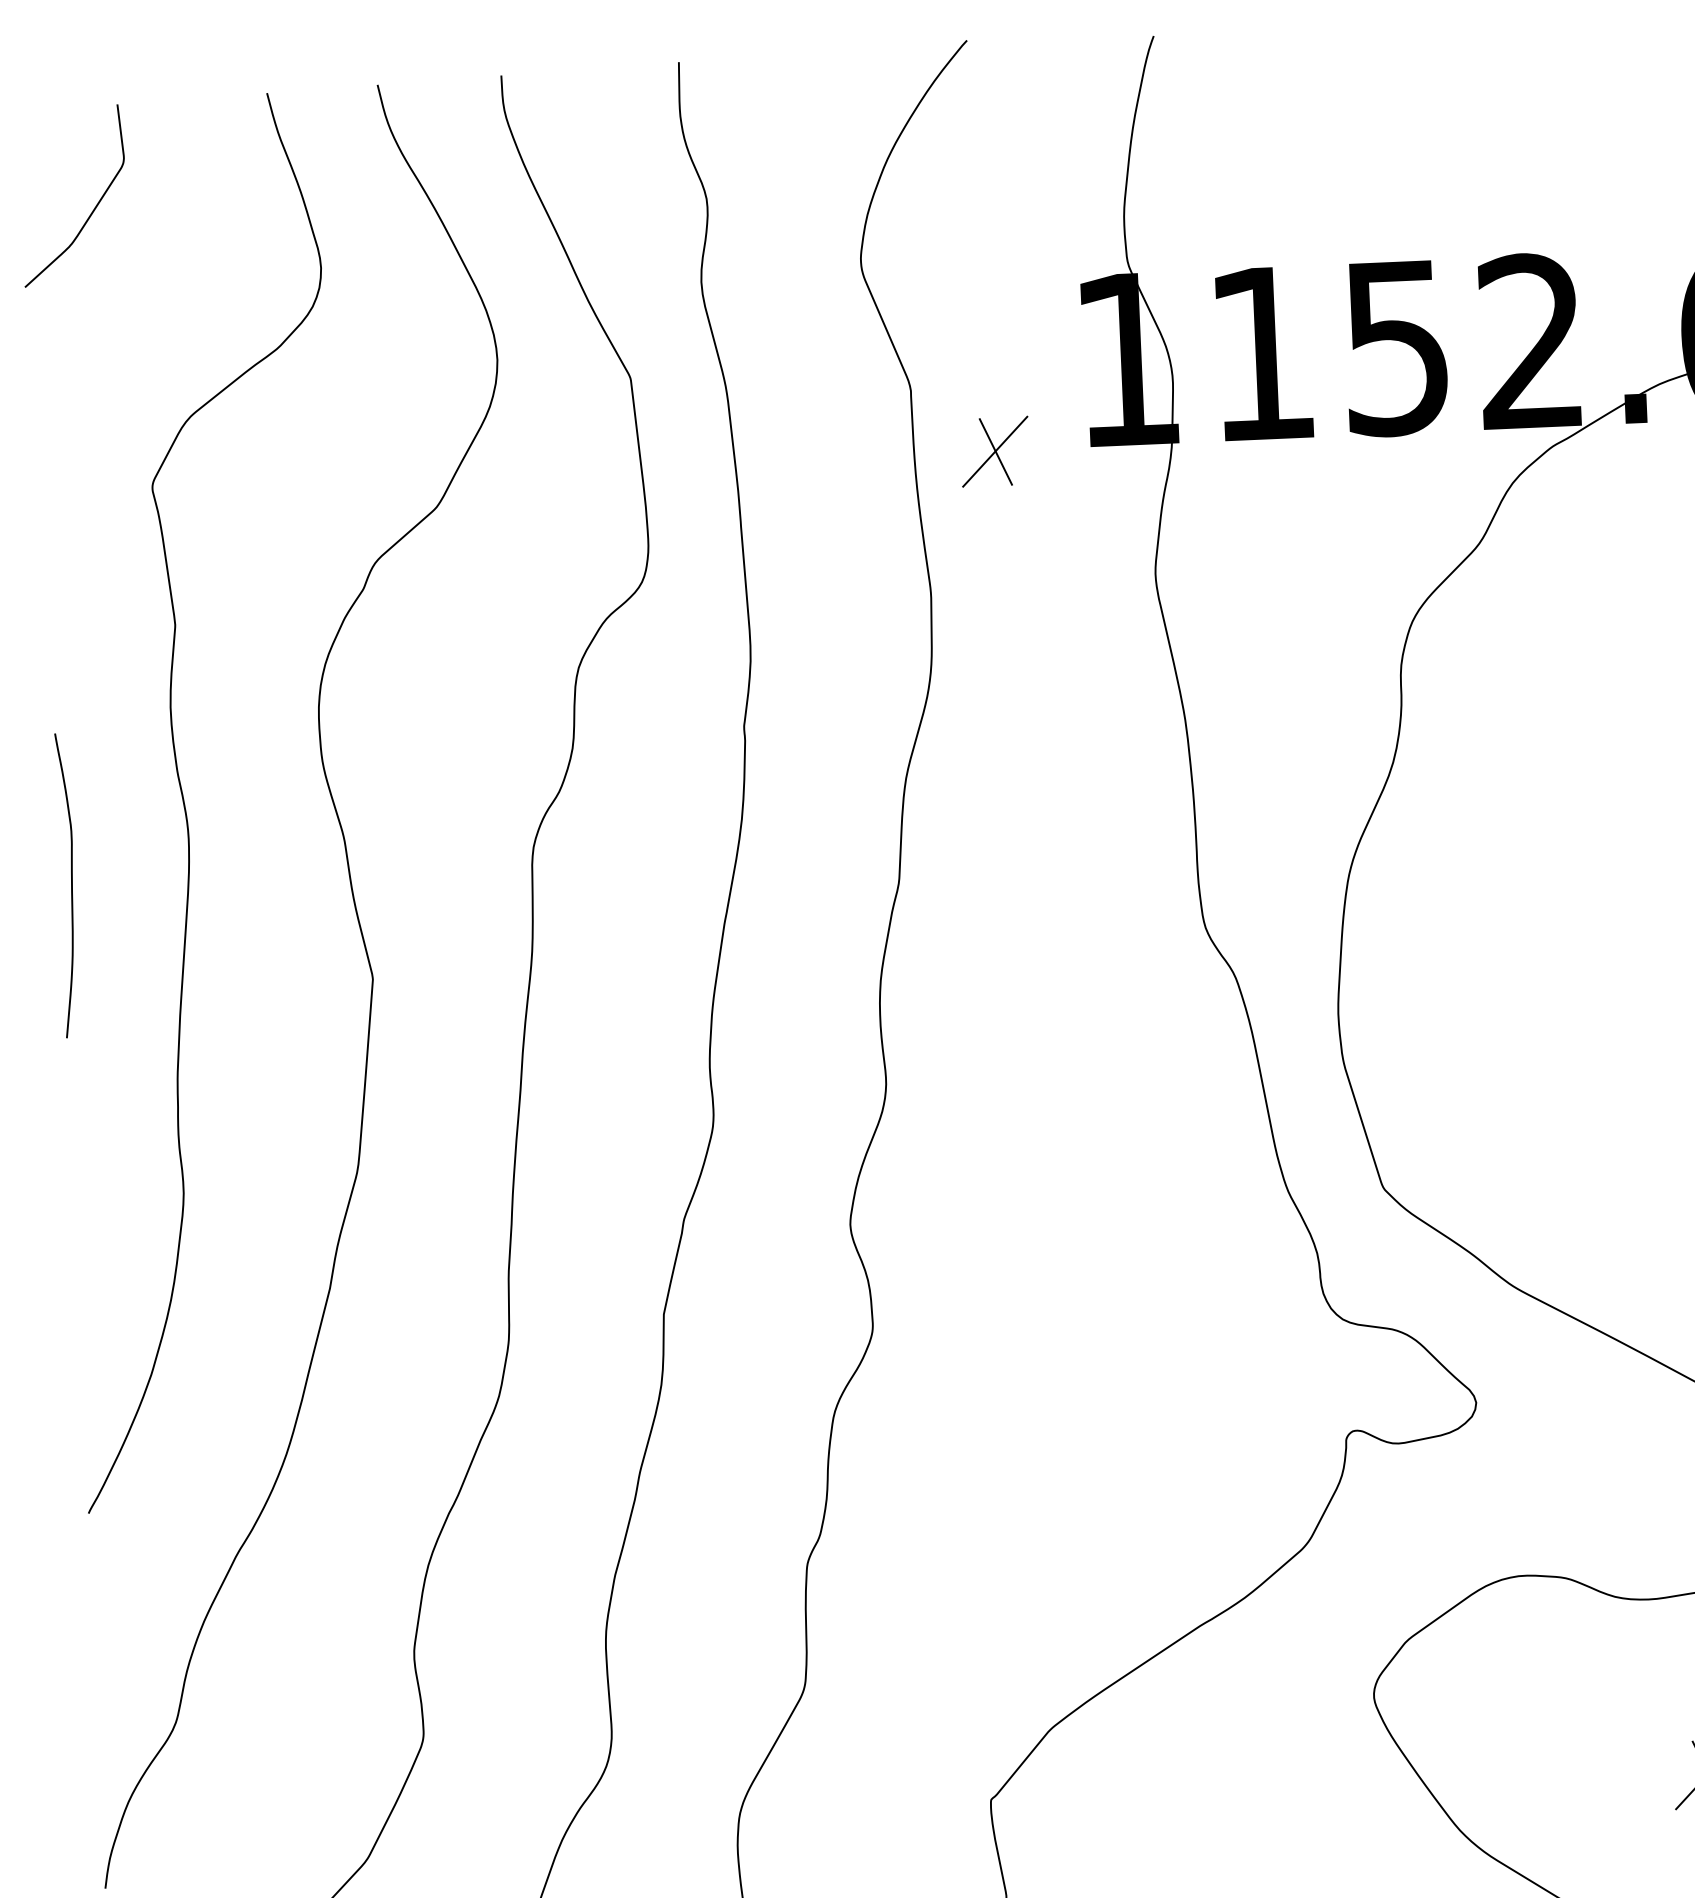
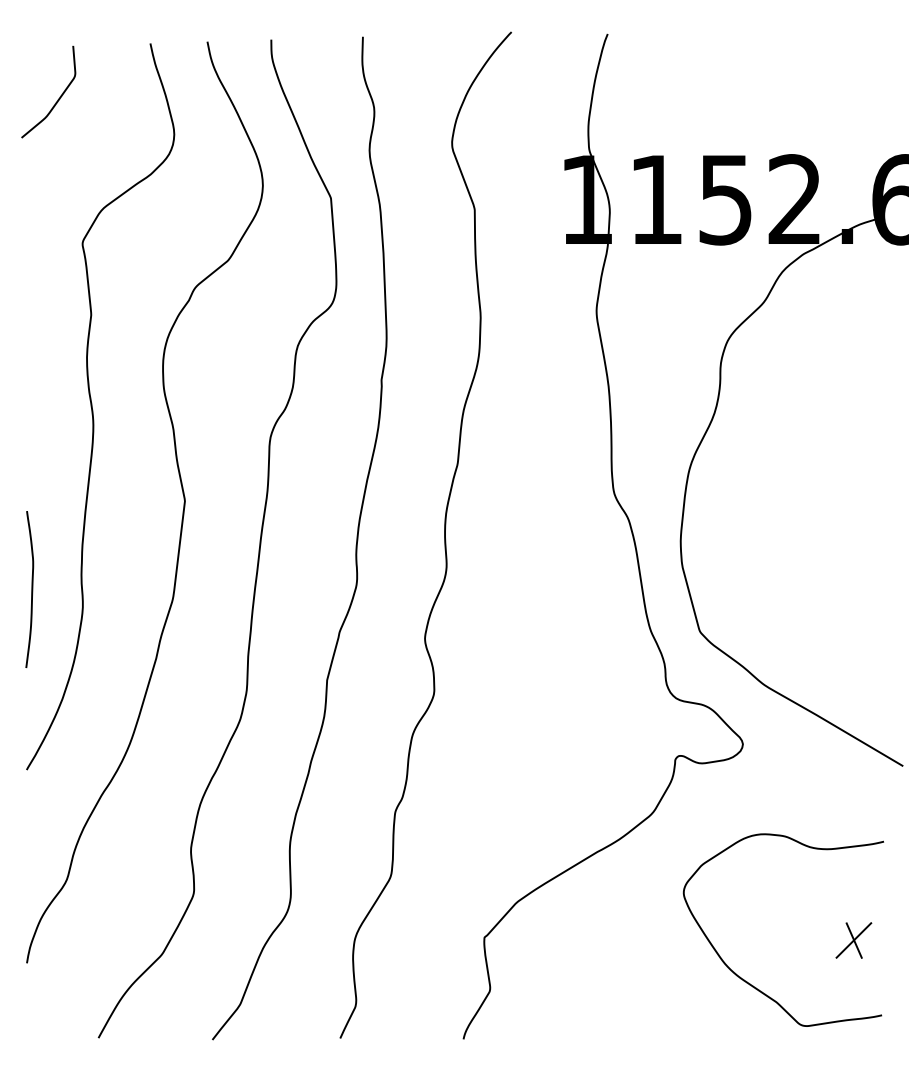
part: (994, 452) -> (516, 244), removed
curve: (70, 885) -> (31, 589), moved

